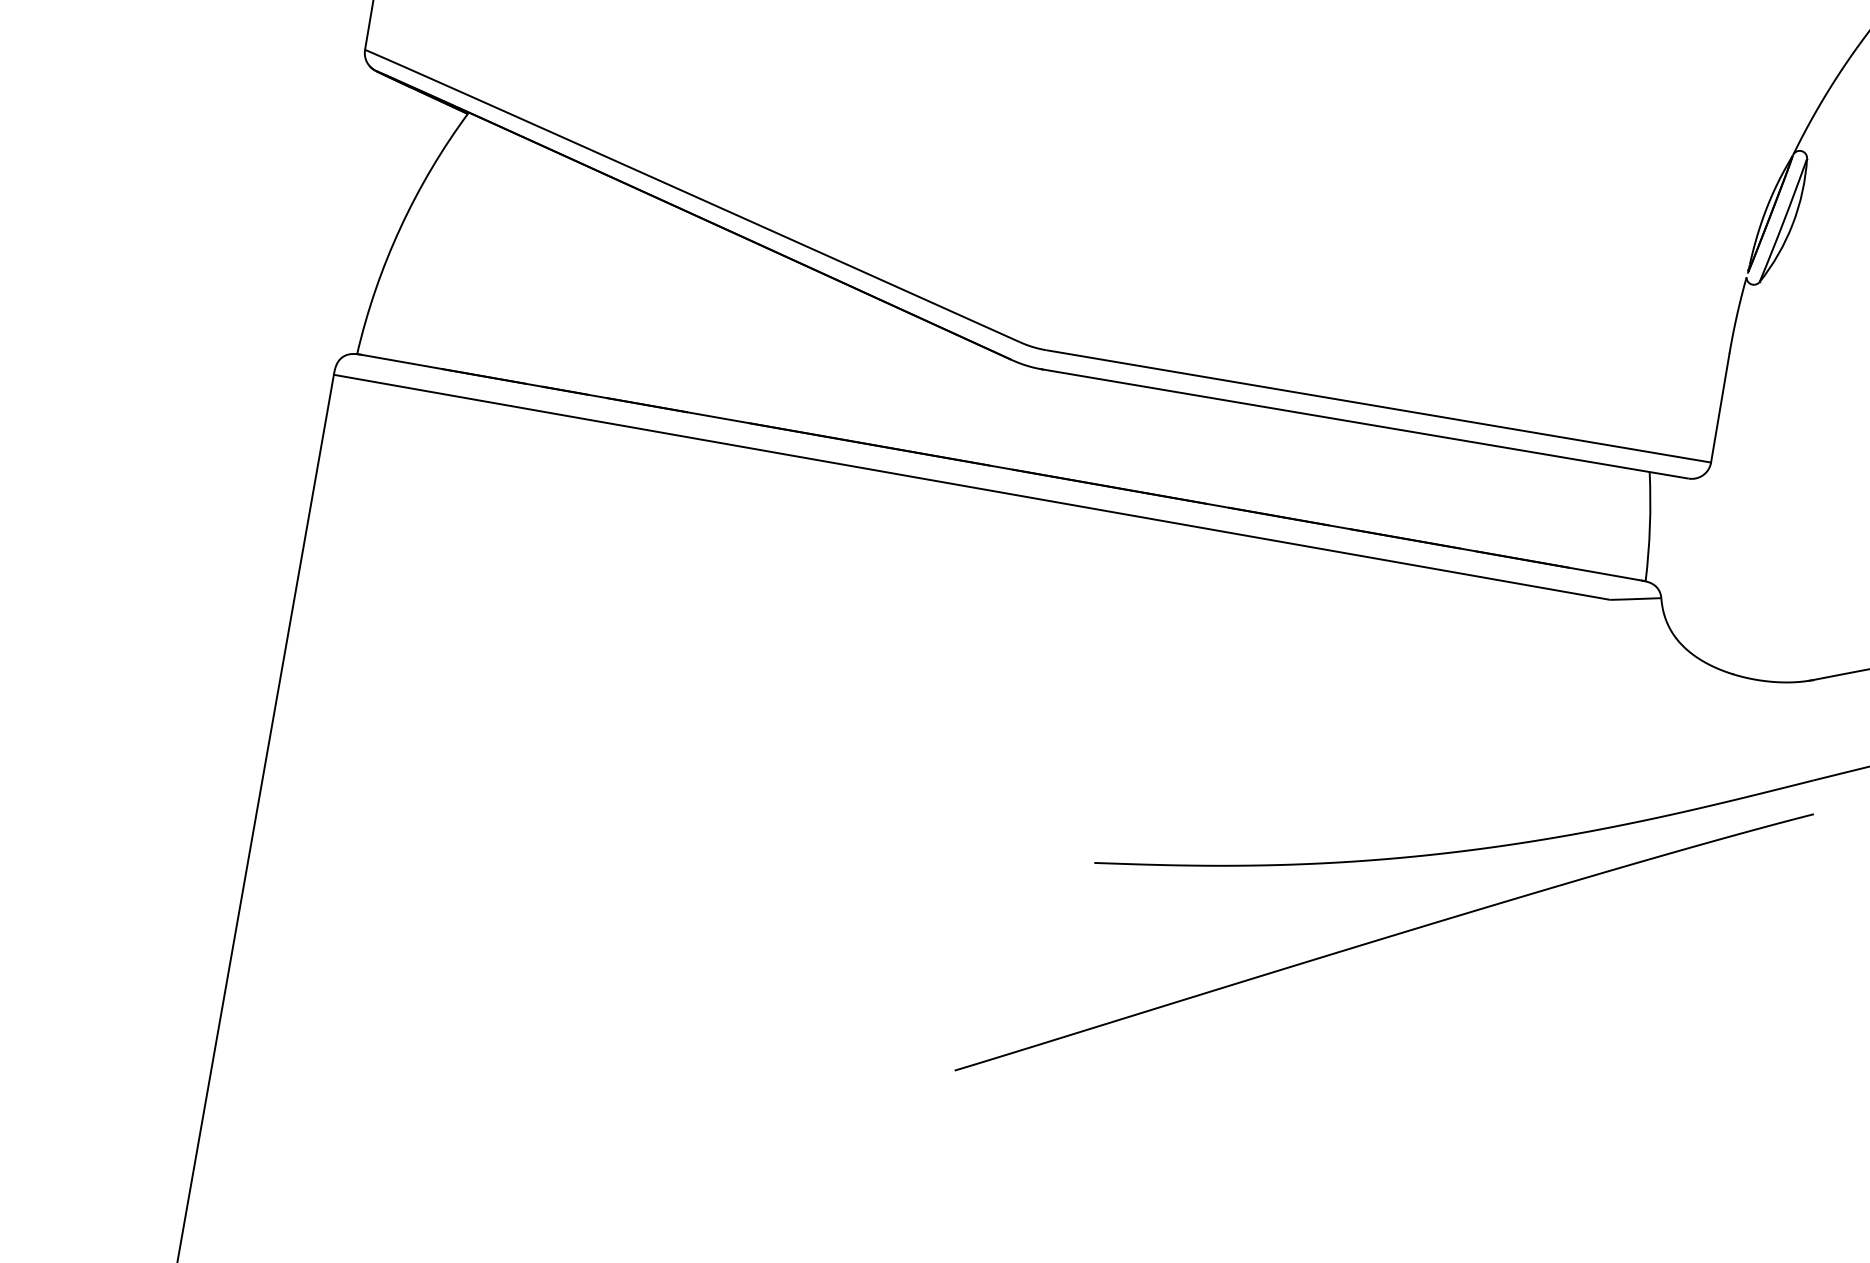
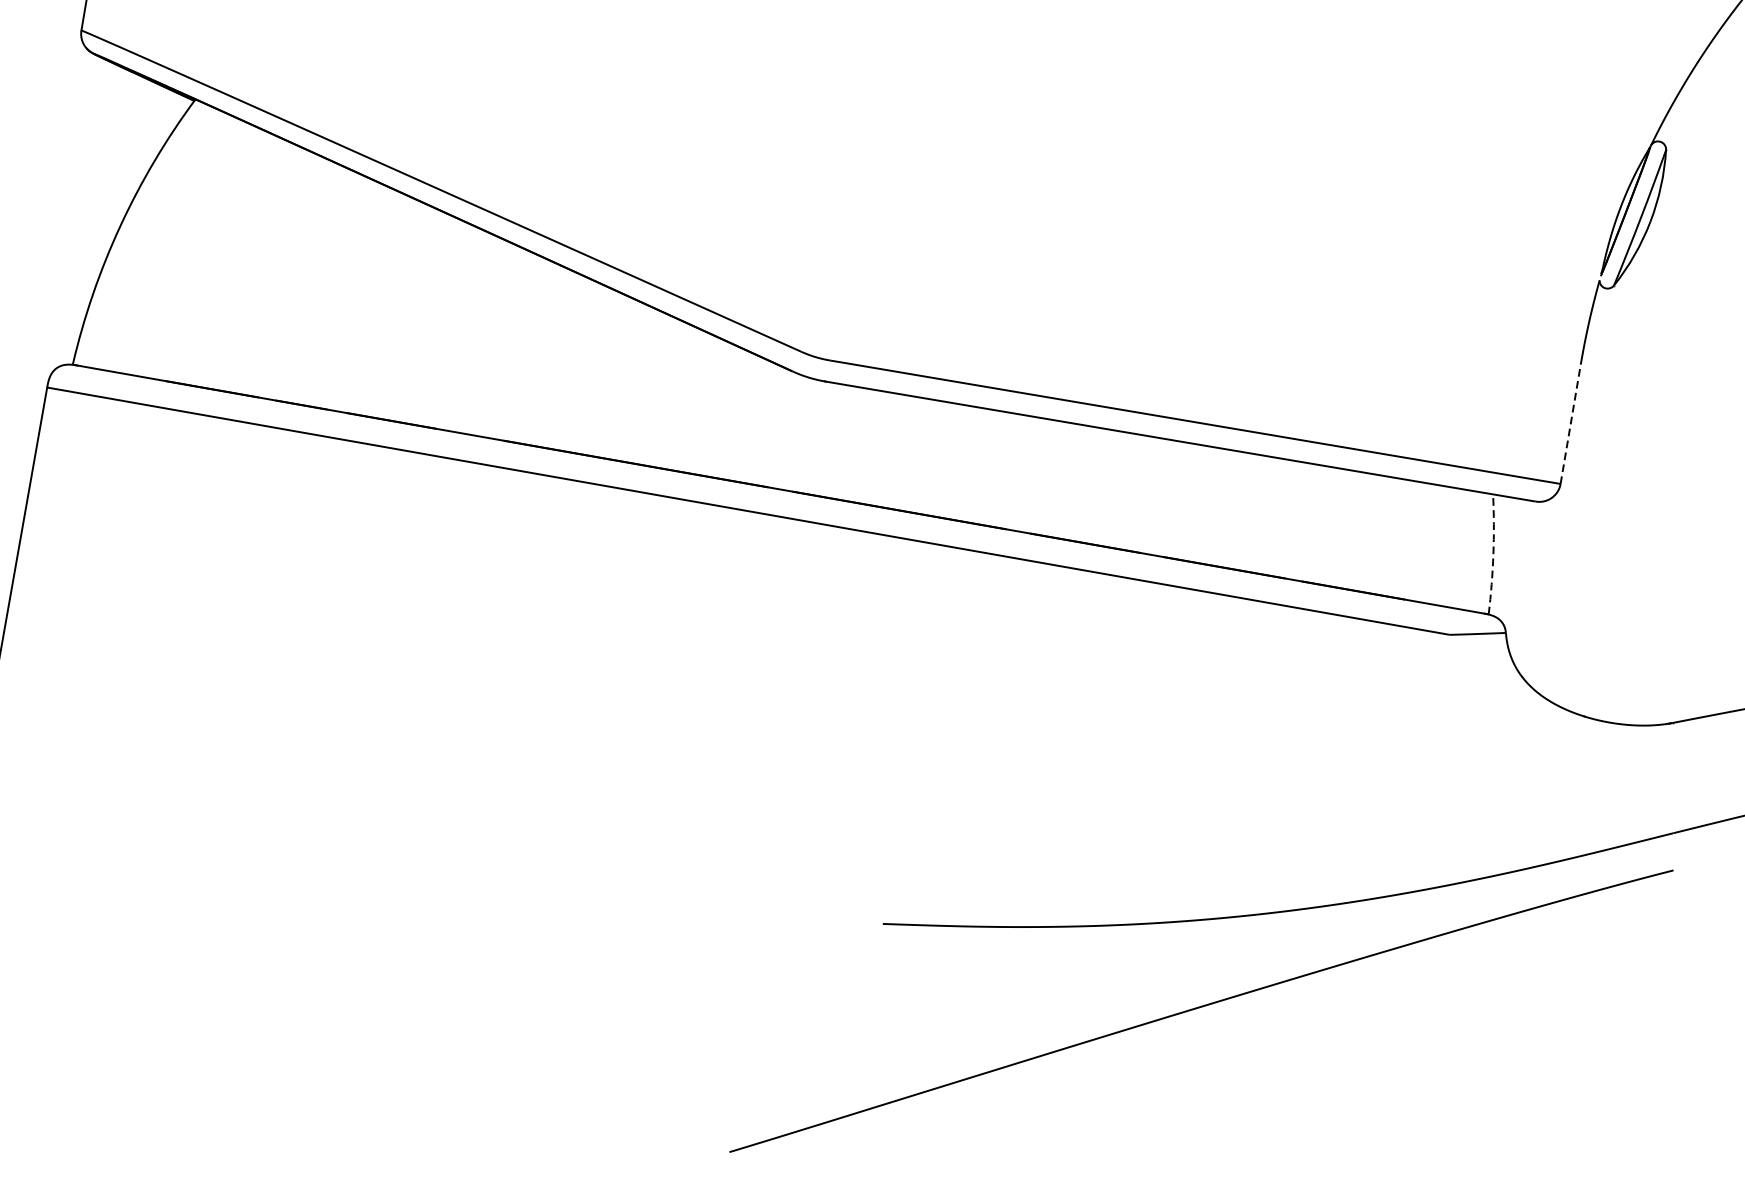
line: (1720, 407) -> (1570, 423), solid -> dashed
arc: (1649, 526) -> (1492, 554), solid -> dashed

